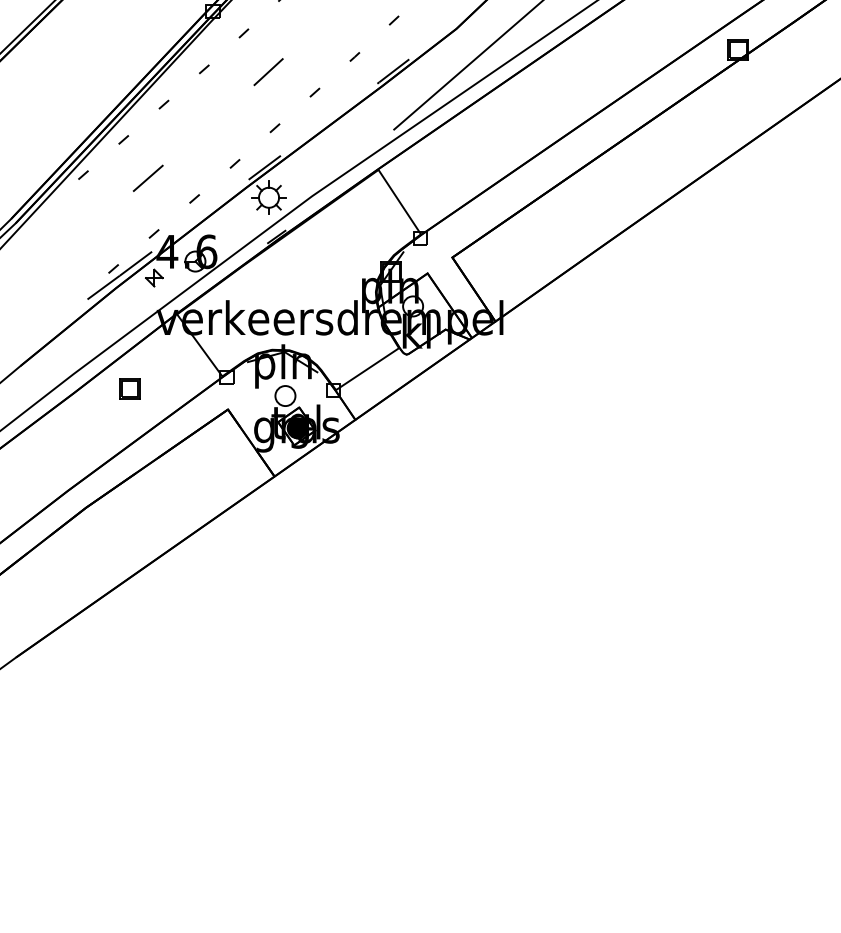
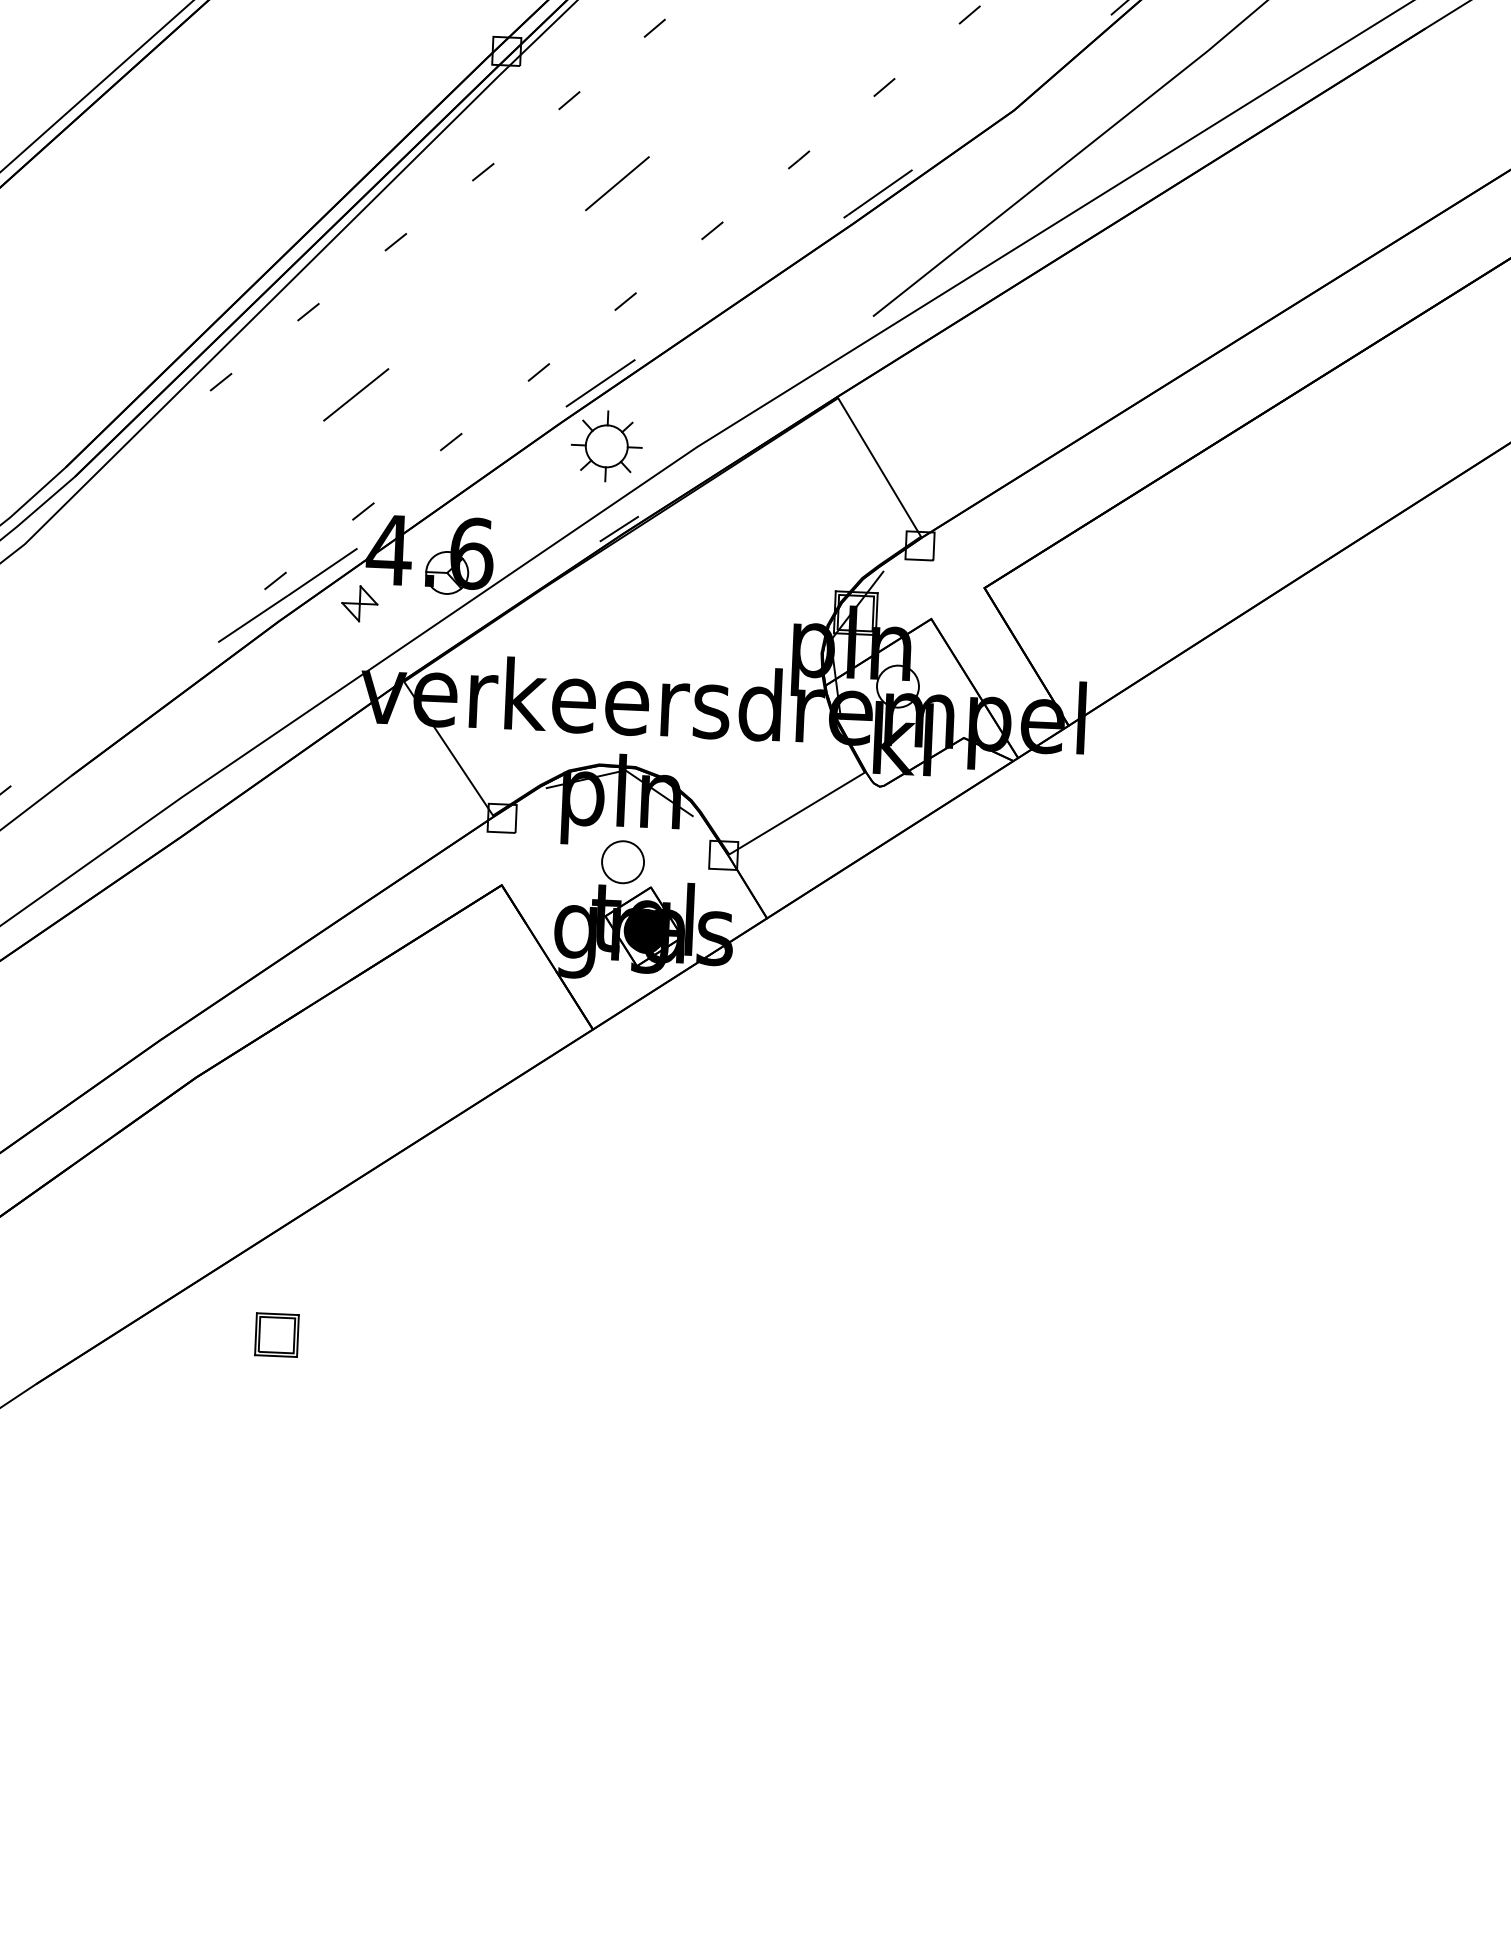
part: (129, 388) -> (275, 1333), moved

